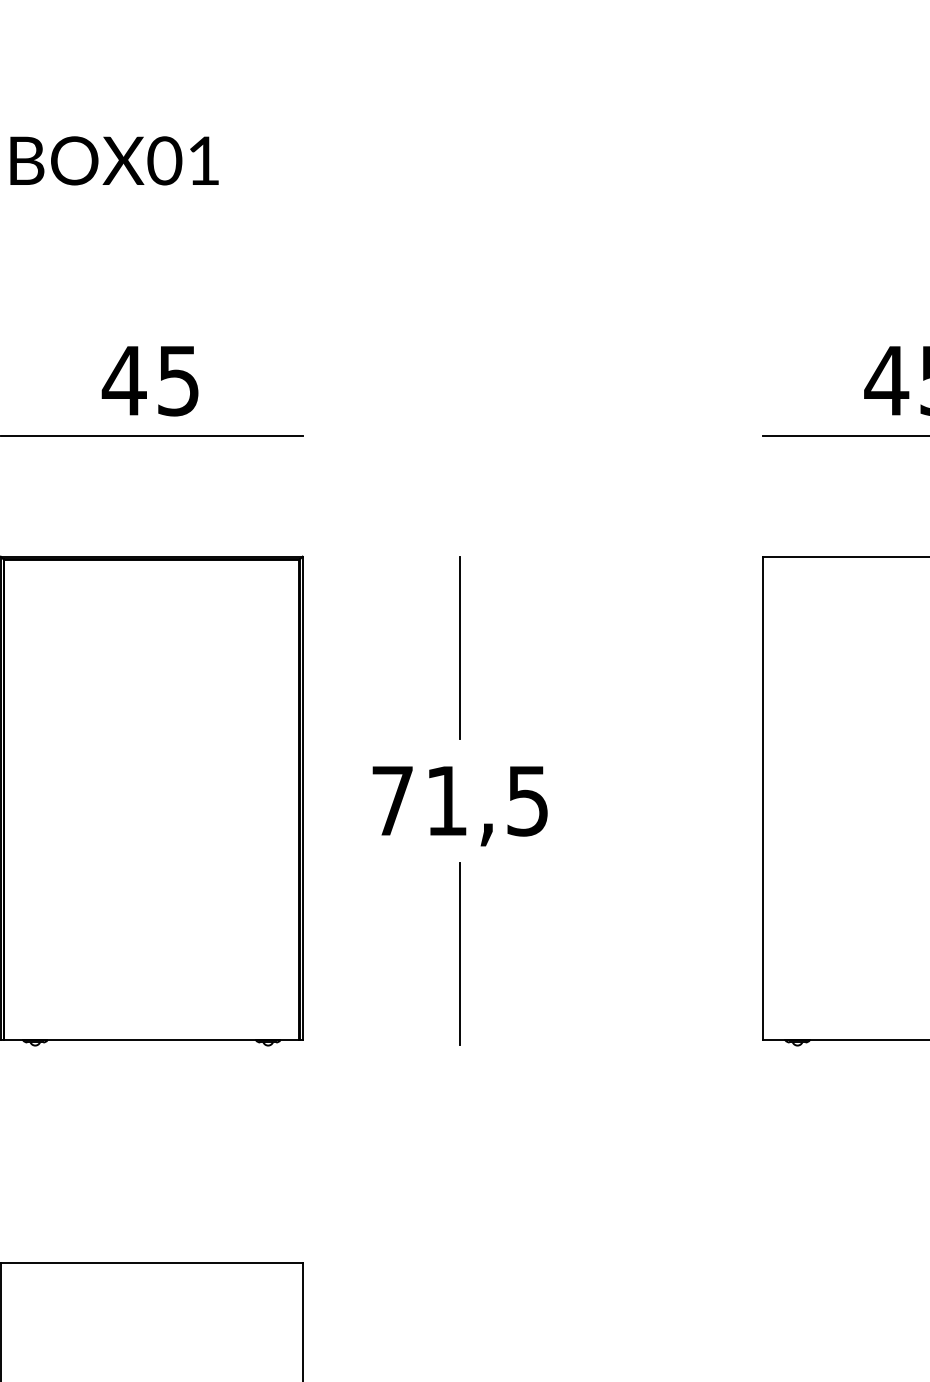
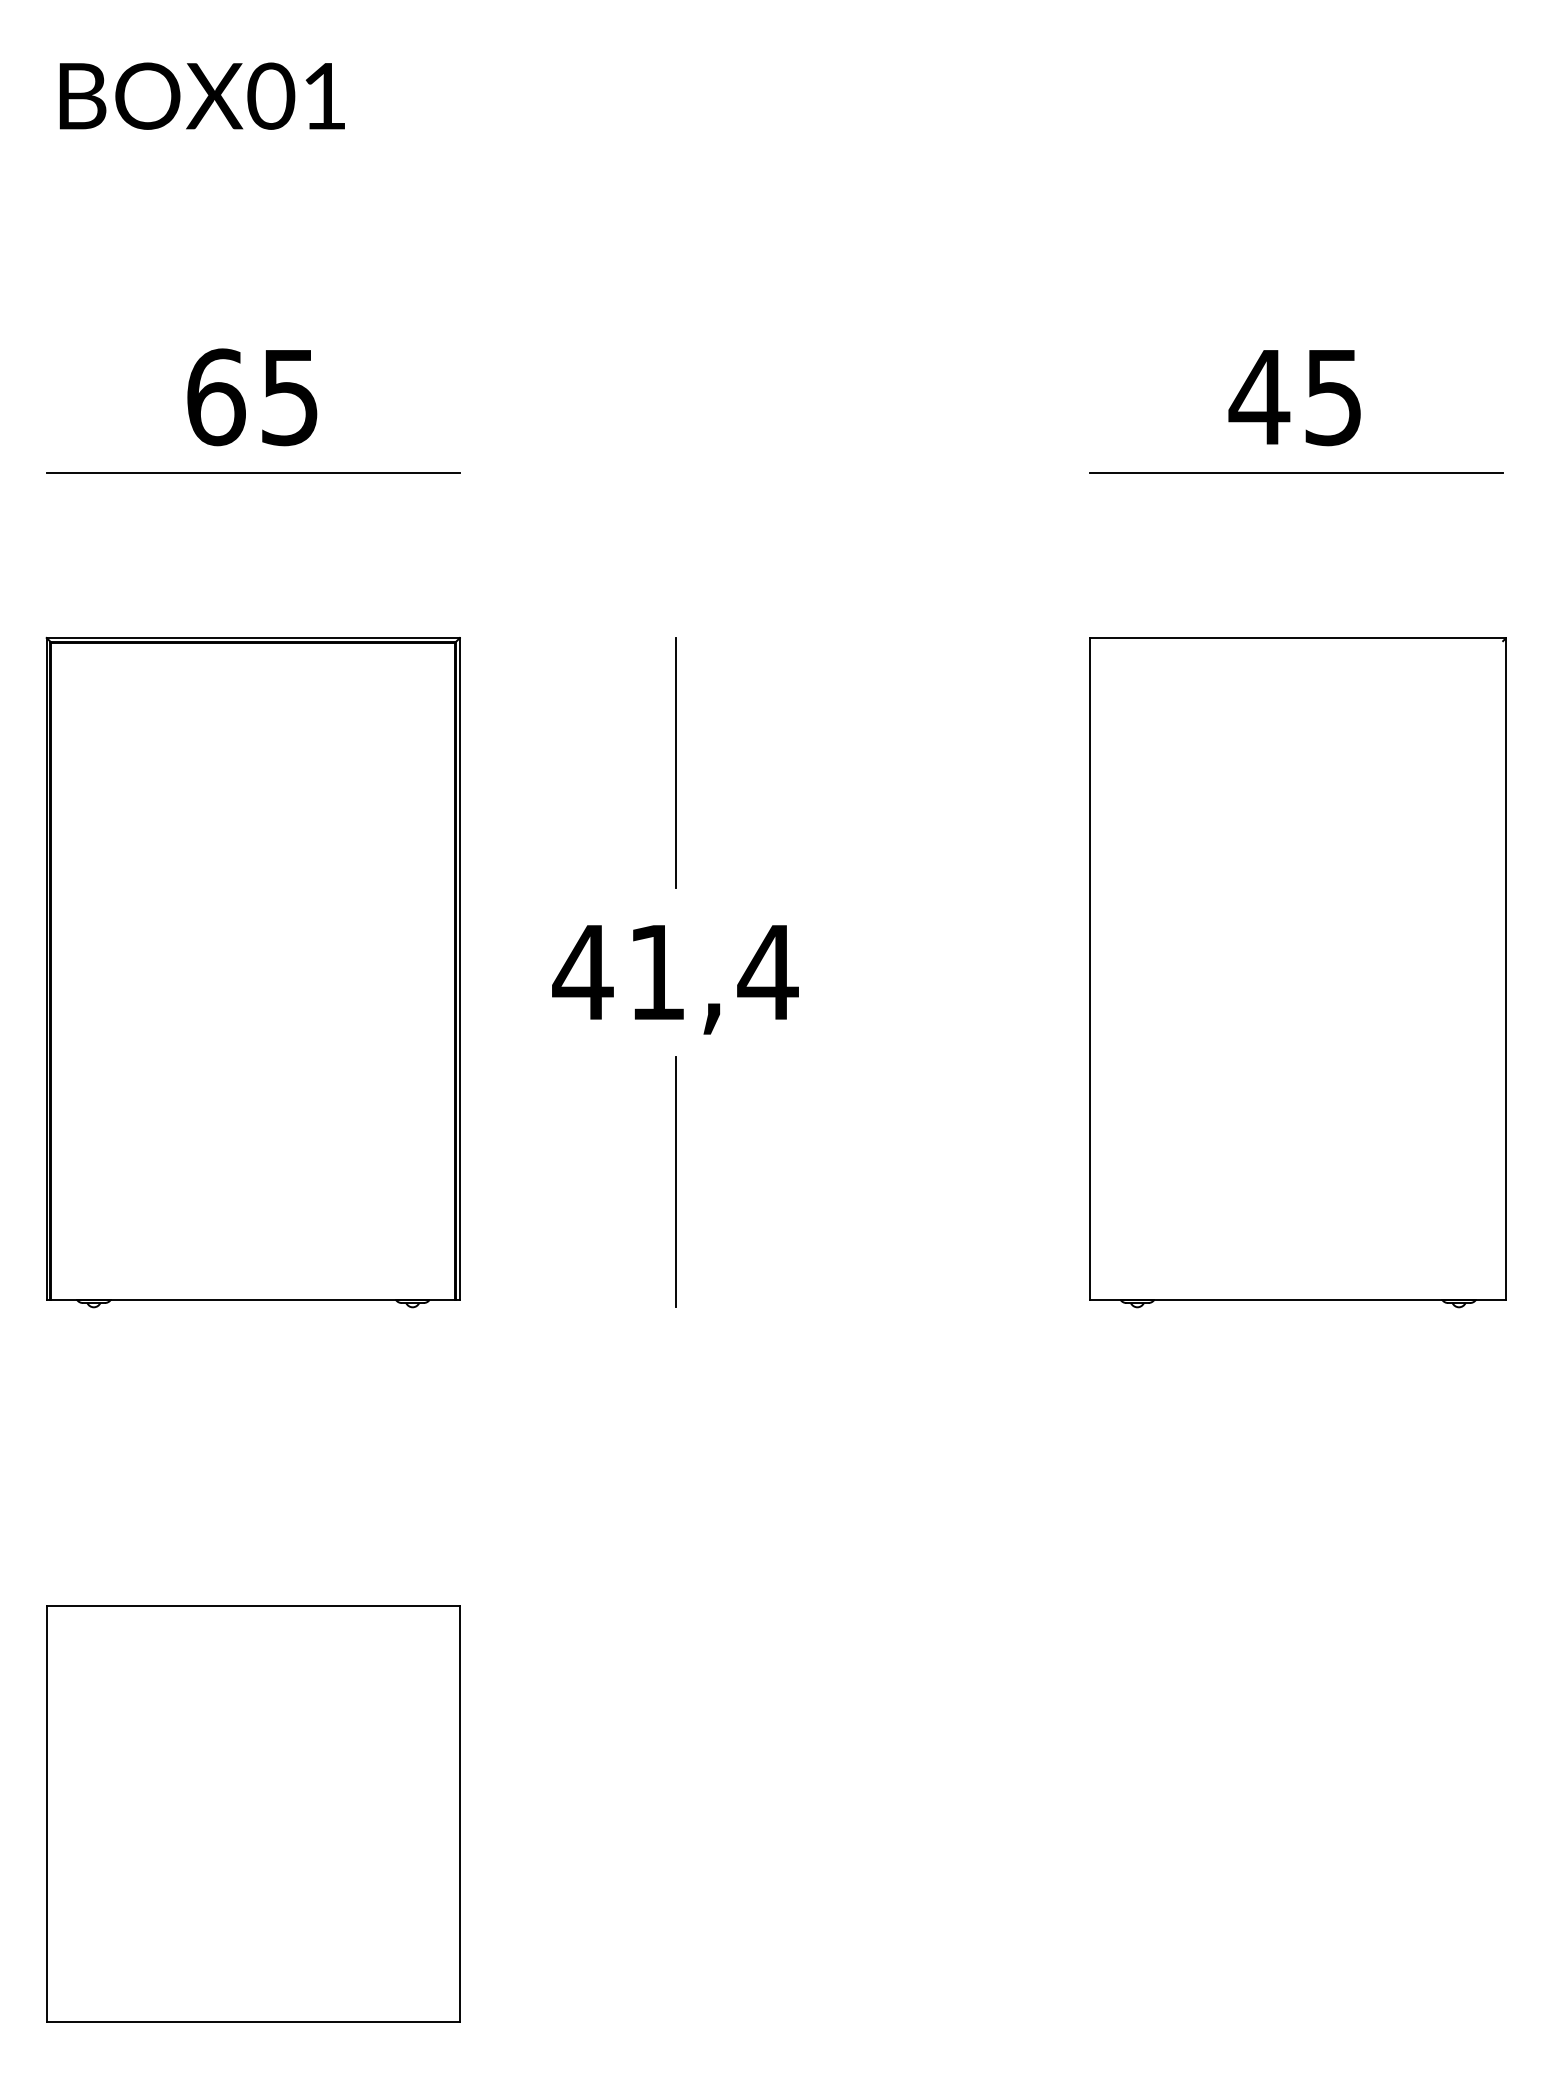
text: (124, 380) -> (215, 397), 45 -> 65
text: (460, 801) -> (675, 973), 71,5 -> 41,4

